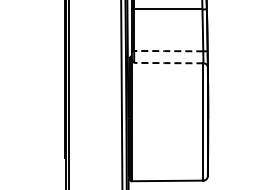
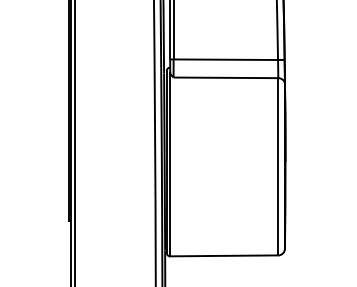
line: (167, 51) -> (223, 60), dashed -> solid
line: (167, 63) -> (223, 78), dashed -> solid

